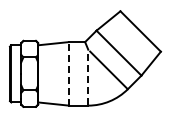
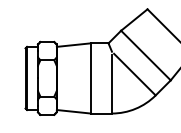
line: (68, 73) -> (90, 78), dashed -> solid
line: (88, 78) -> (112, 83), dashed -> solid

